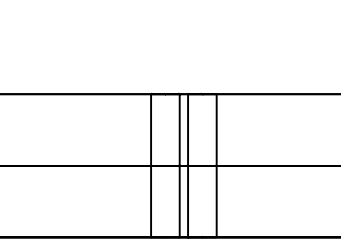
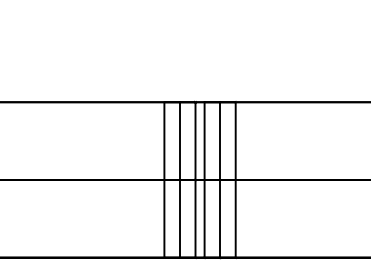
line: (165, 165) -> (180, 179), added
line: (202, 165) -> (220, 179), added

